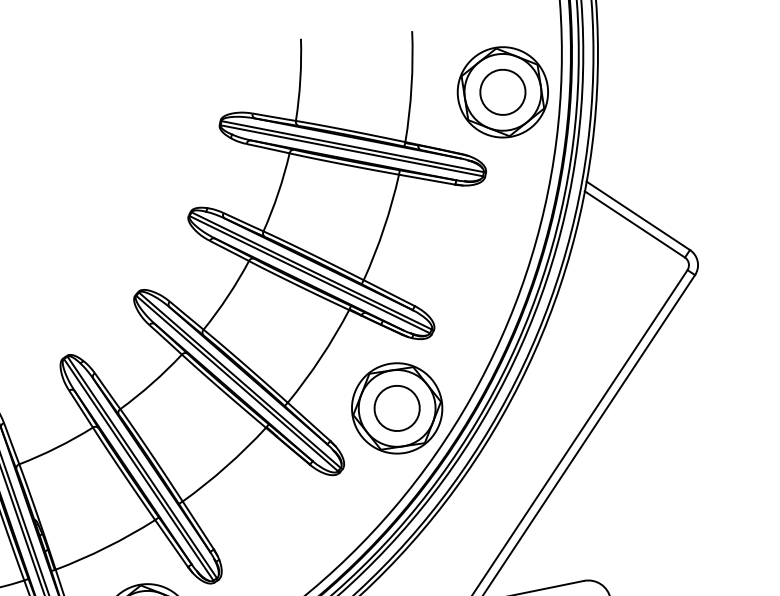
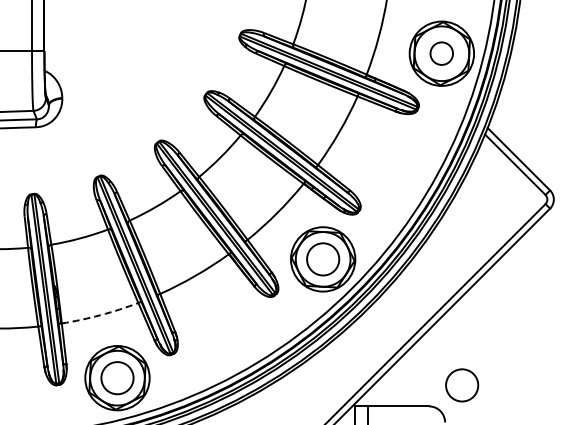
circle: (502, 92) -> (441, 53), size x0.7
circle: (624, 542) -> (462, 385), added
arc: (106, 547) -> (100, 315), solid -> dashed

